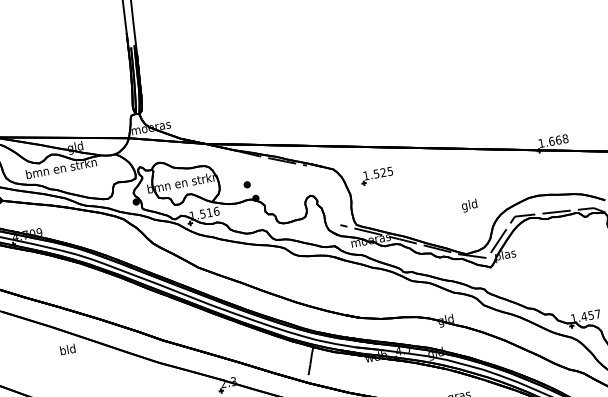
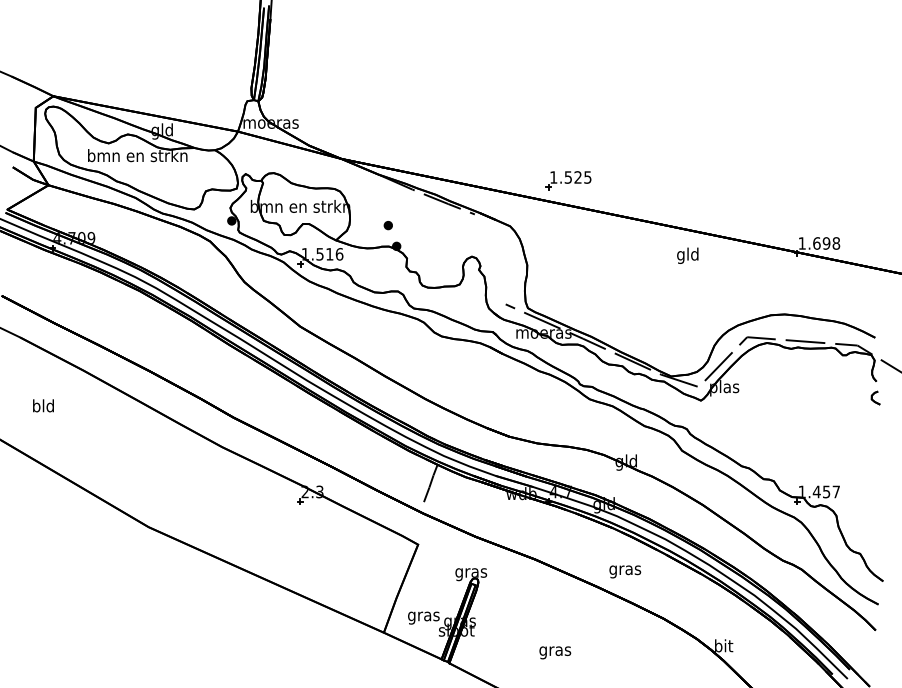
text: (558, 140) -> (826, 243), 1.668 -> 1.698
part: (377, 176) -> (568, 180), moved
text: (469, 205) -> (687, 255), moved
text: (67, 349) -> (43, 405), moved

